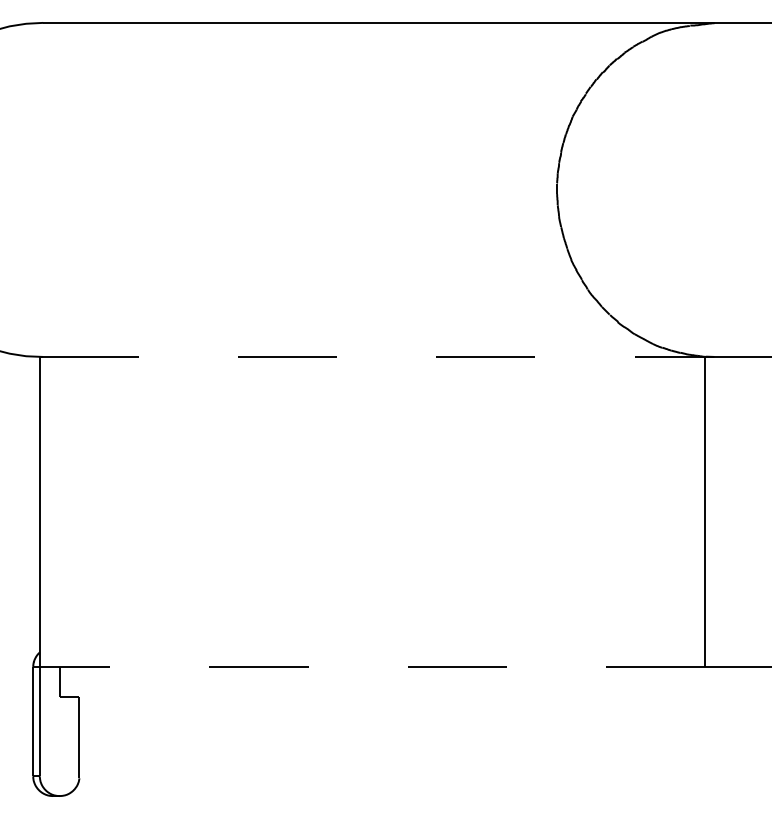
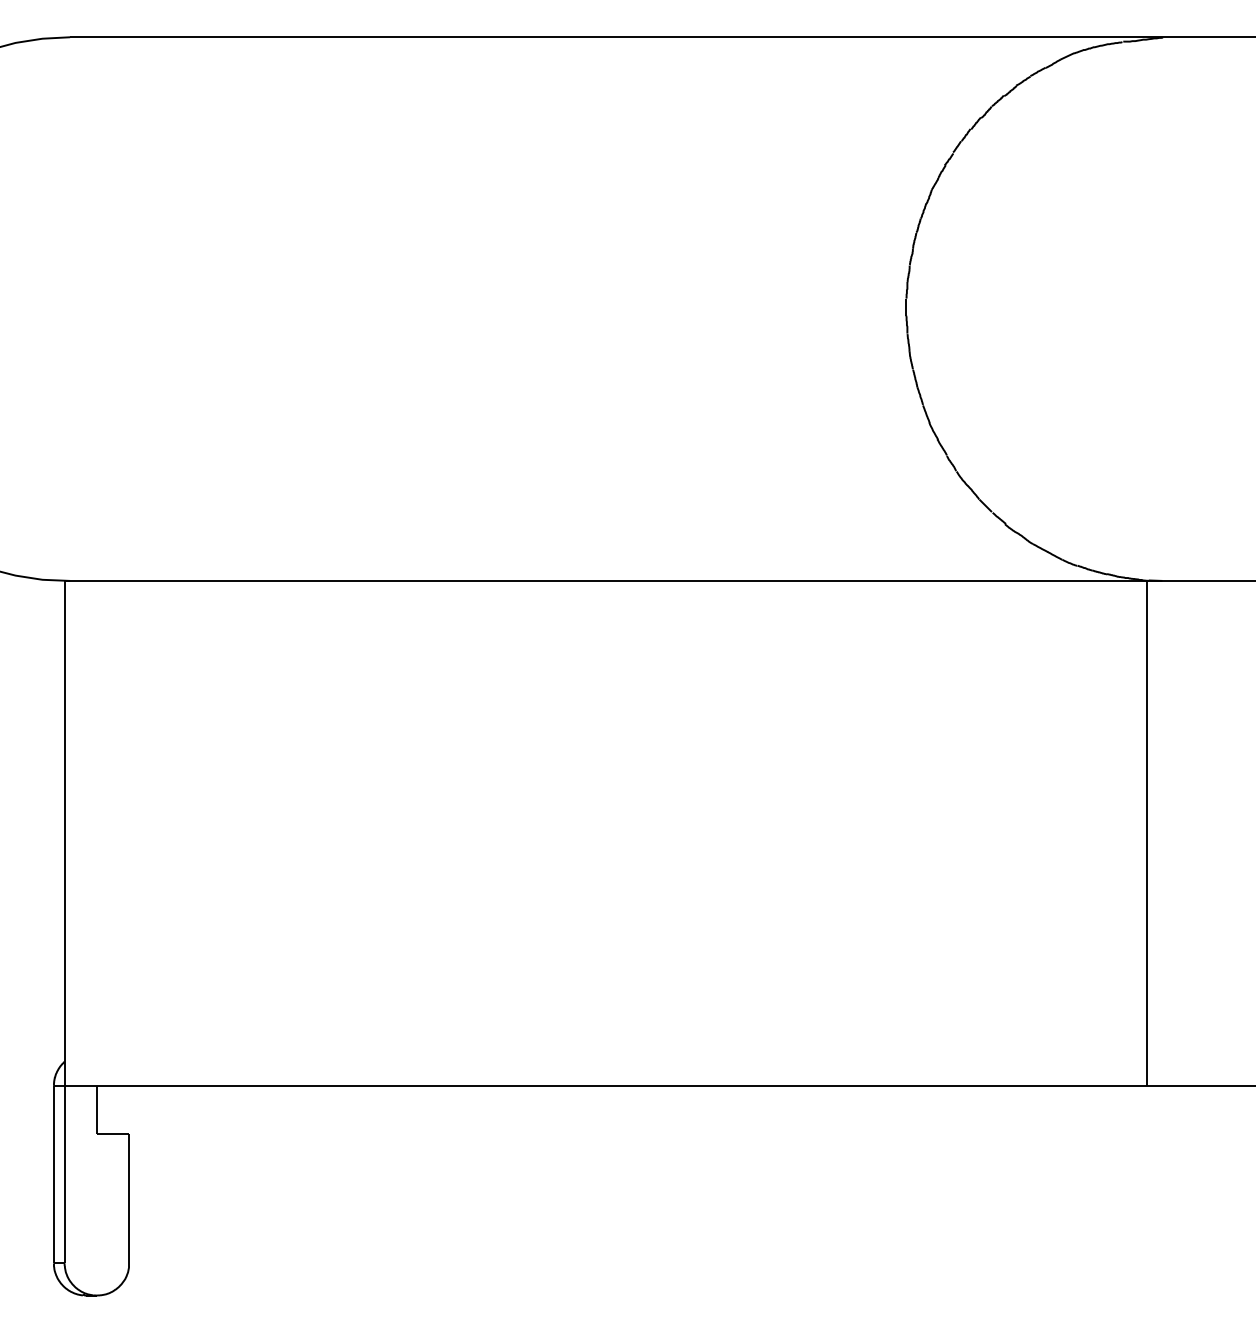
line: (372, 356) -> (606, 580), dashed -> solid
line: (372, 667) -> (606, 1086), dashed -> solid

